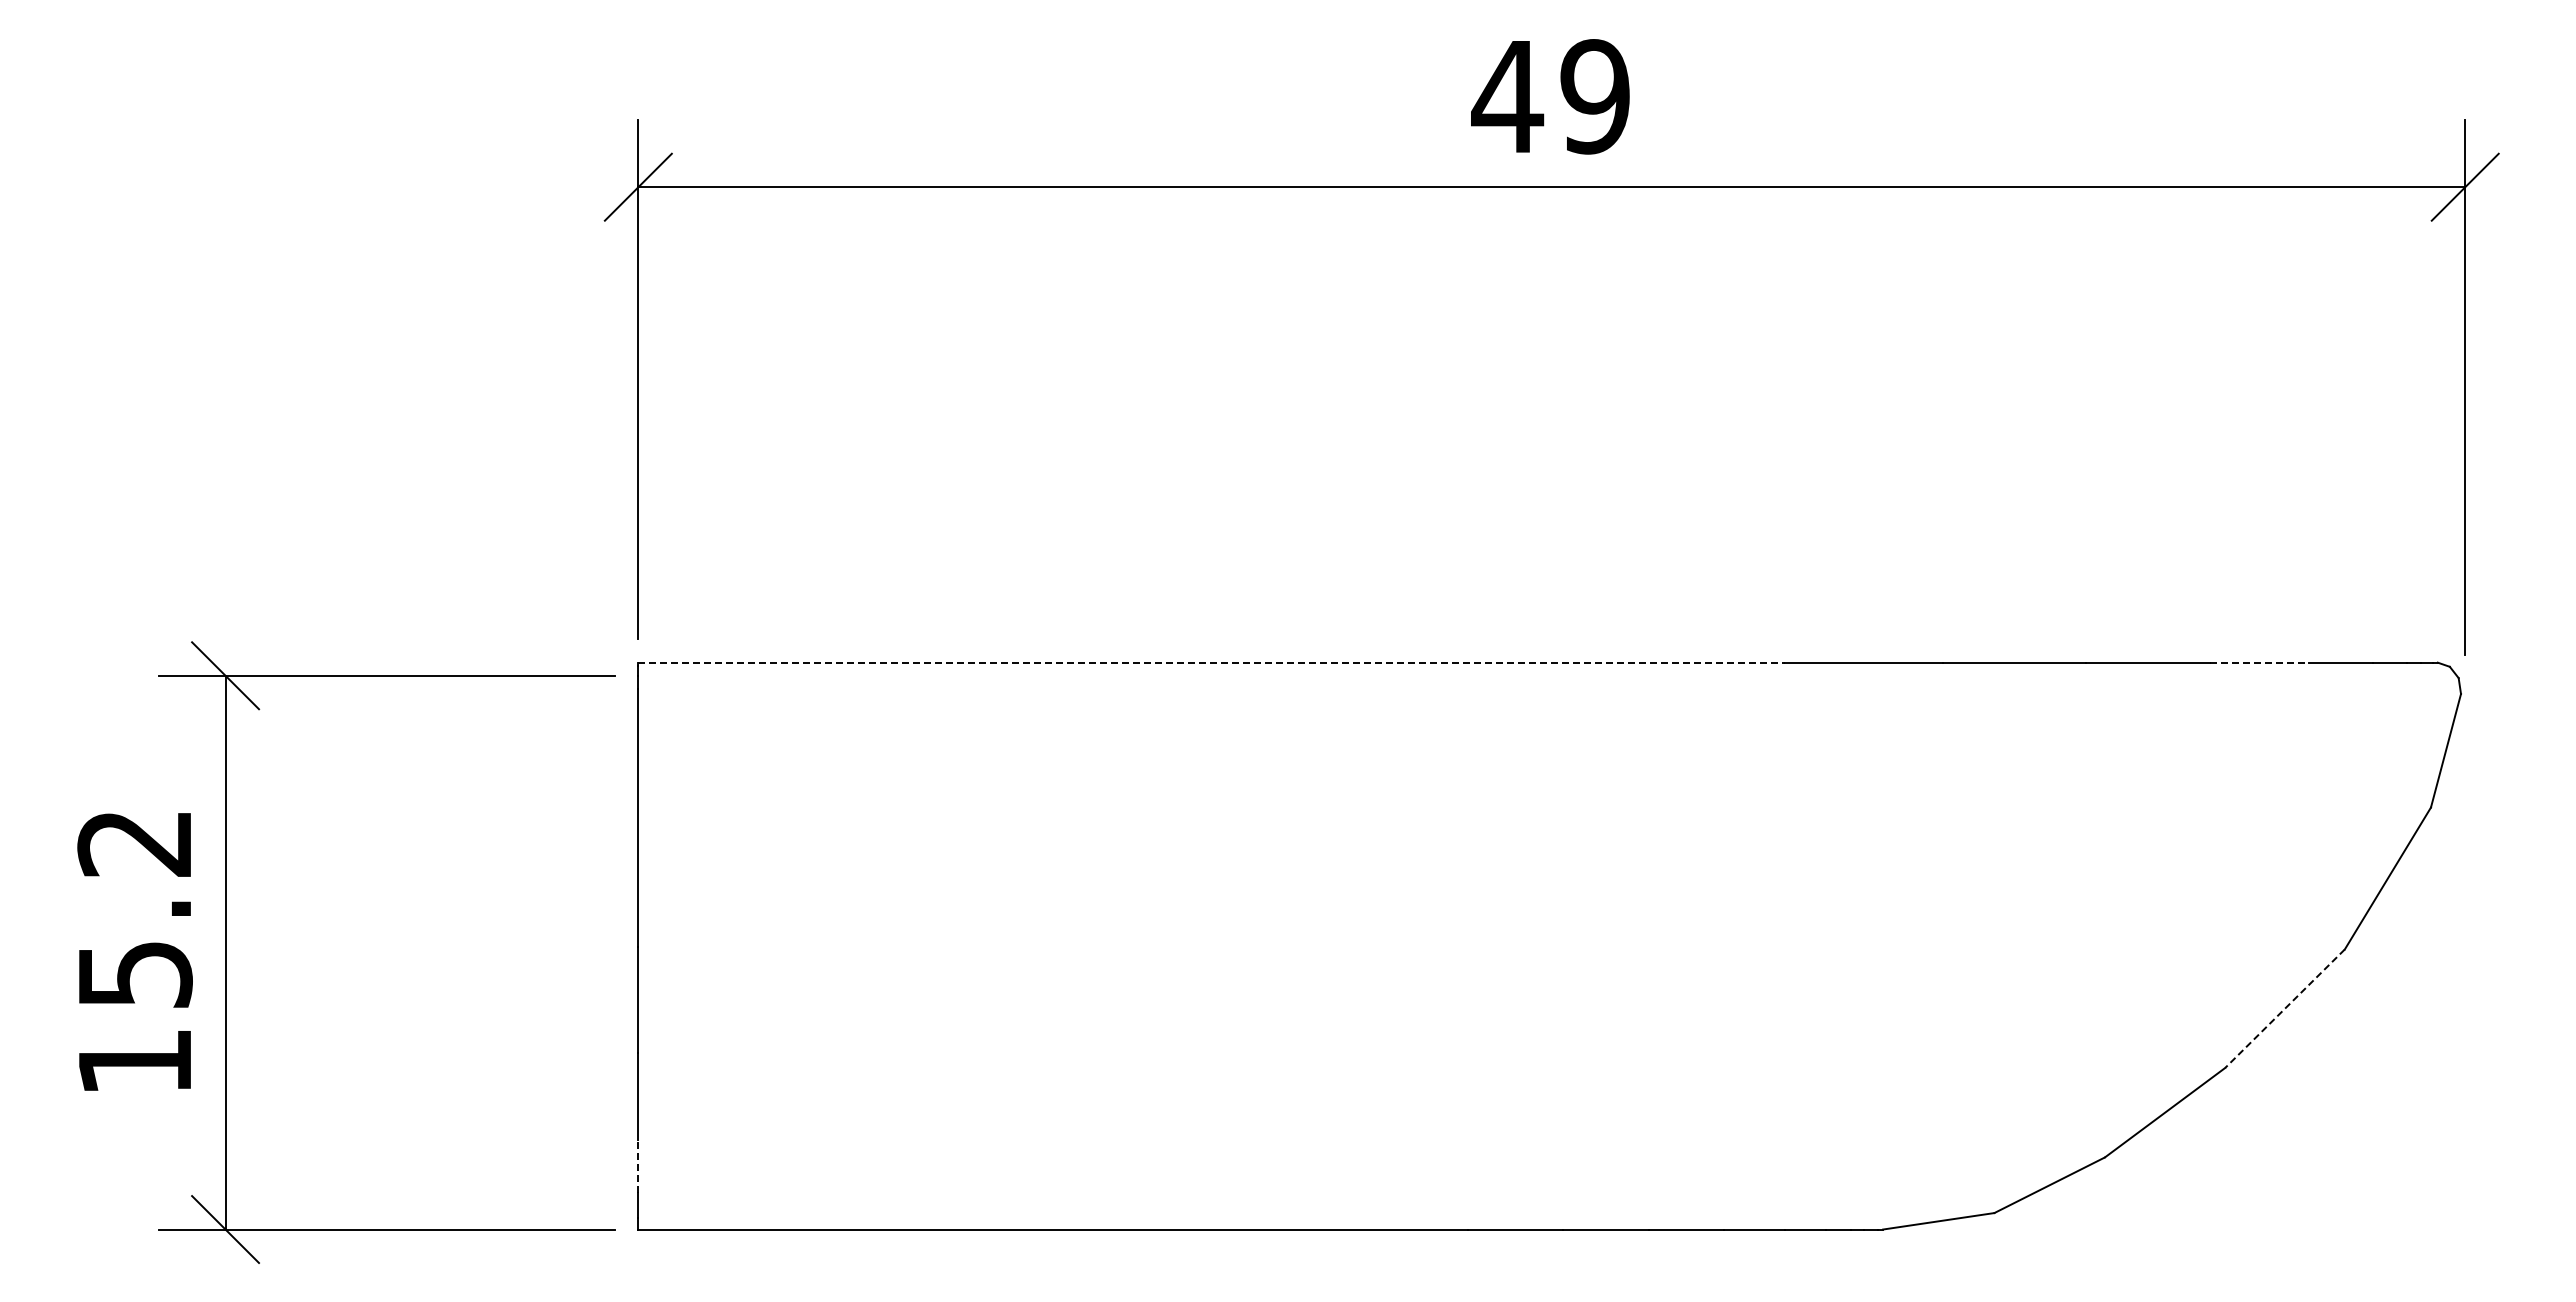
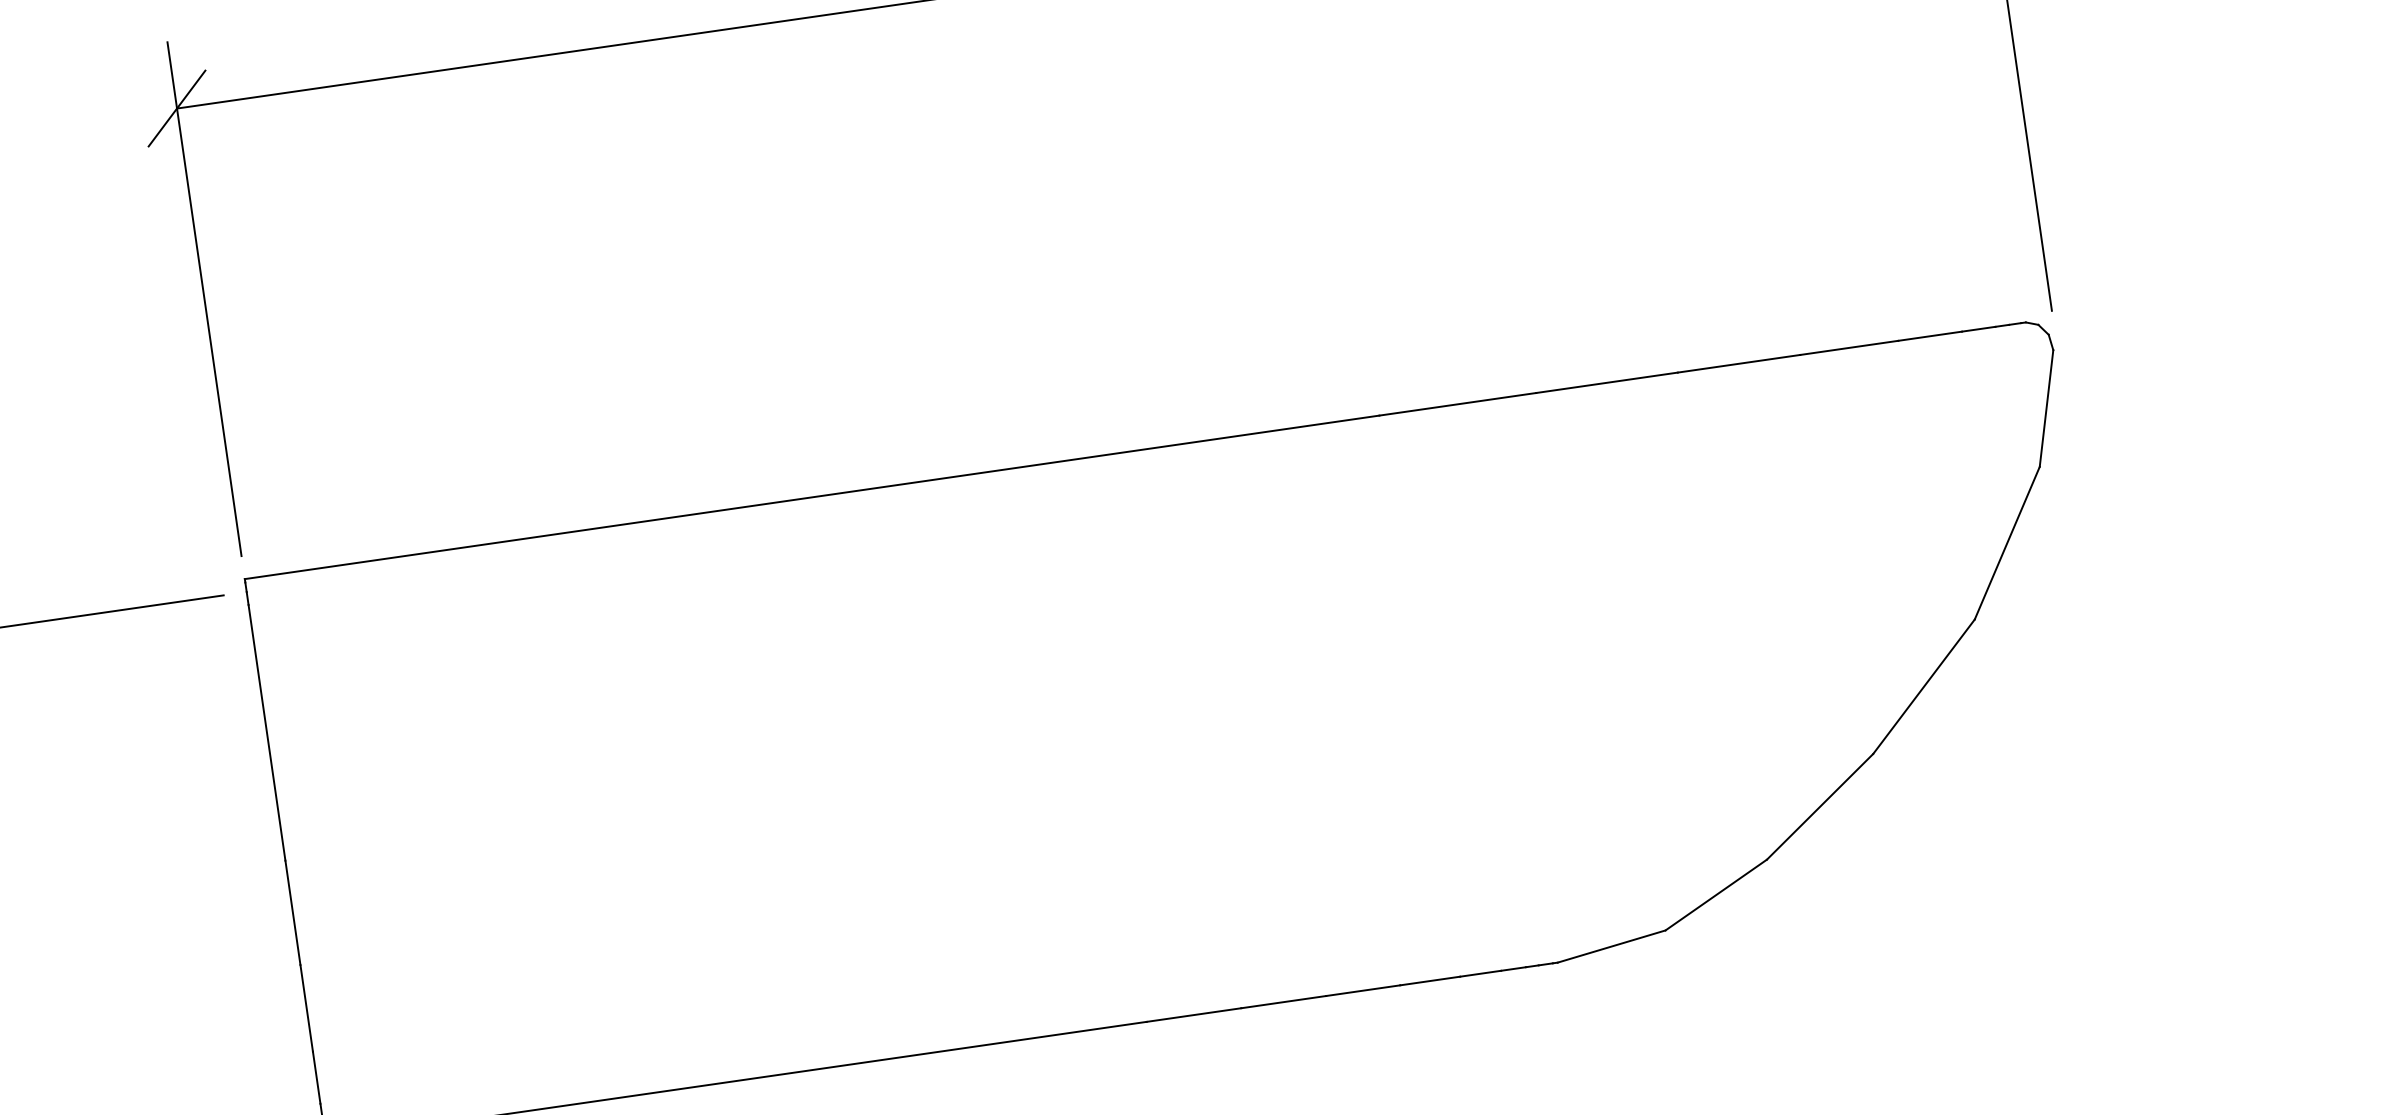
line: (1212, 662) -> (813, 497), dashed -> solid
line: (2259, 662) -> (1849, 347), dashed -> solid
line: (2284, 1009) -> (1923, 687), dashed -> solid
line: (638, 1165) -> (316, 1076), dashed -> solid

